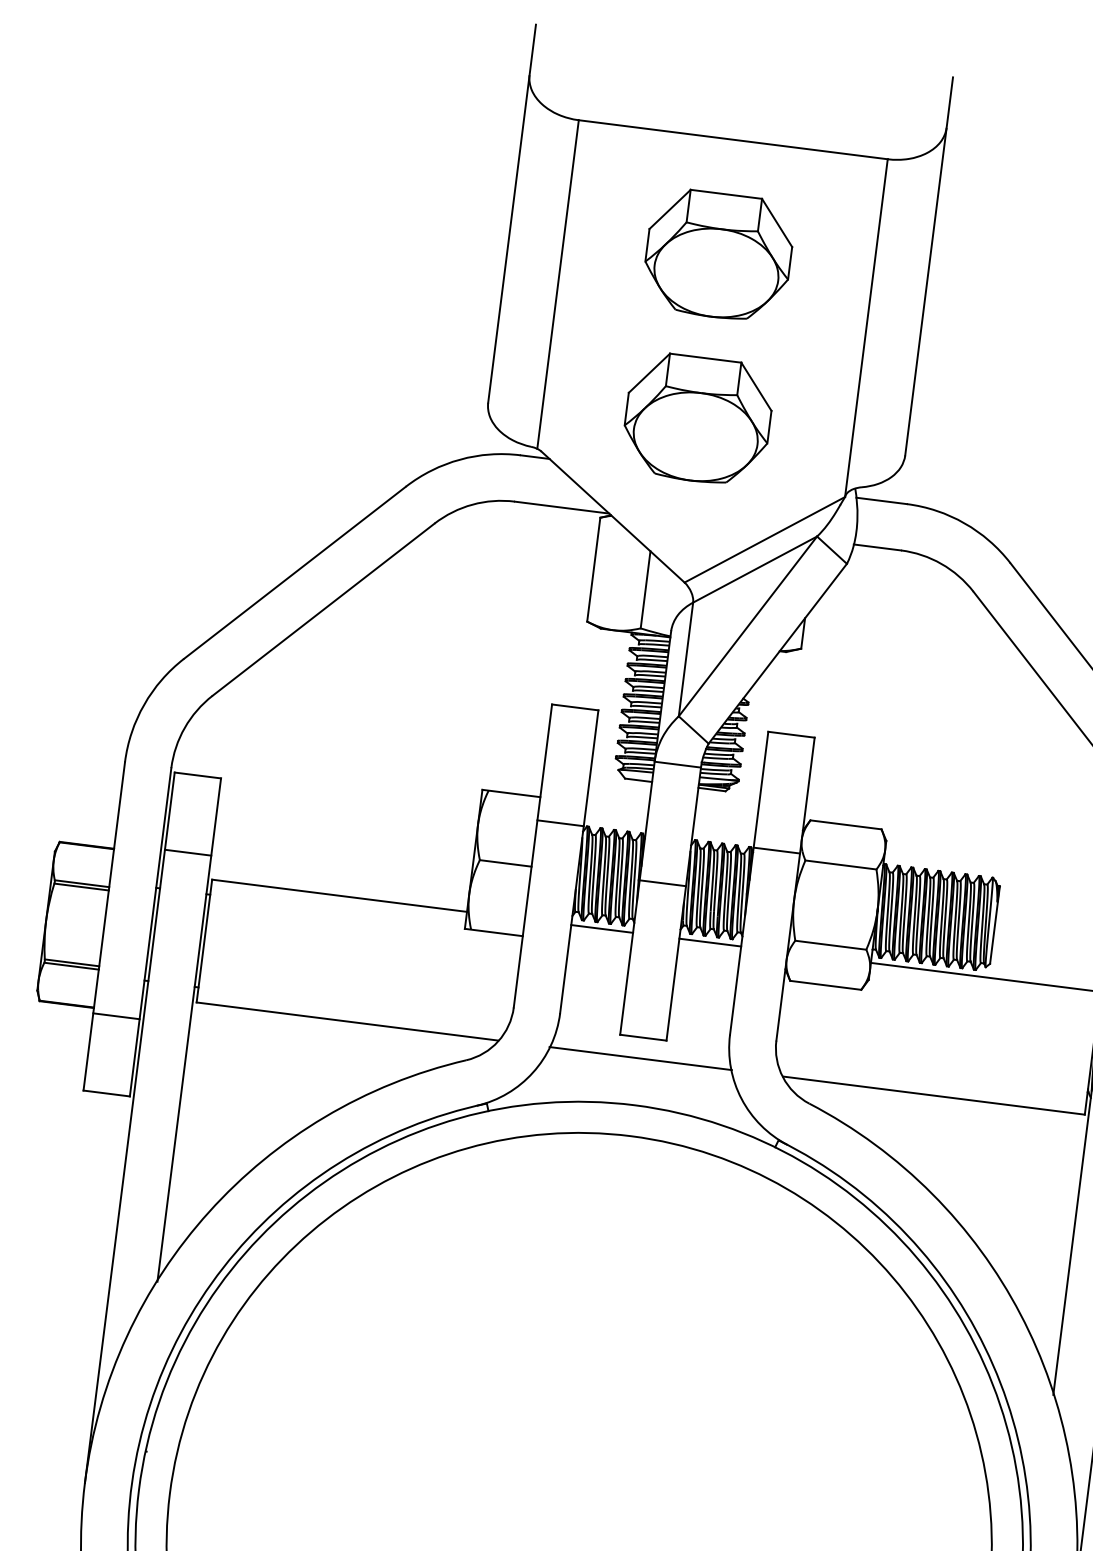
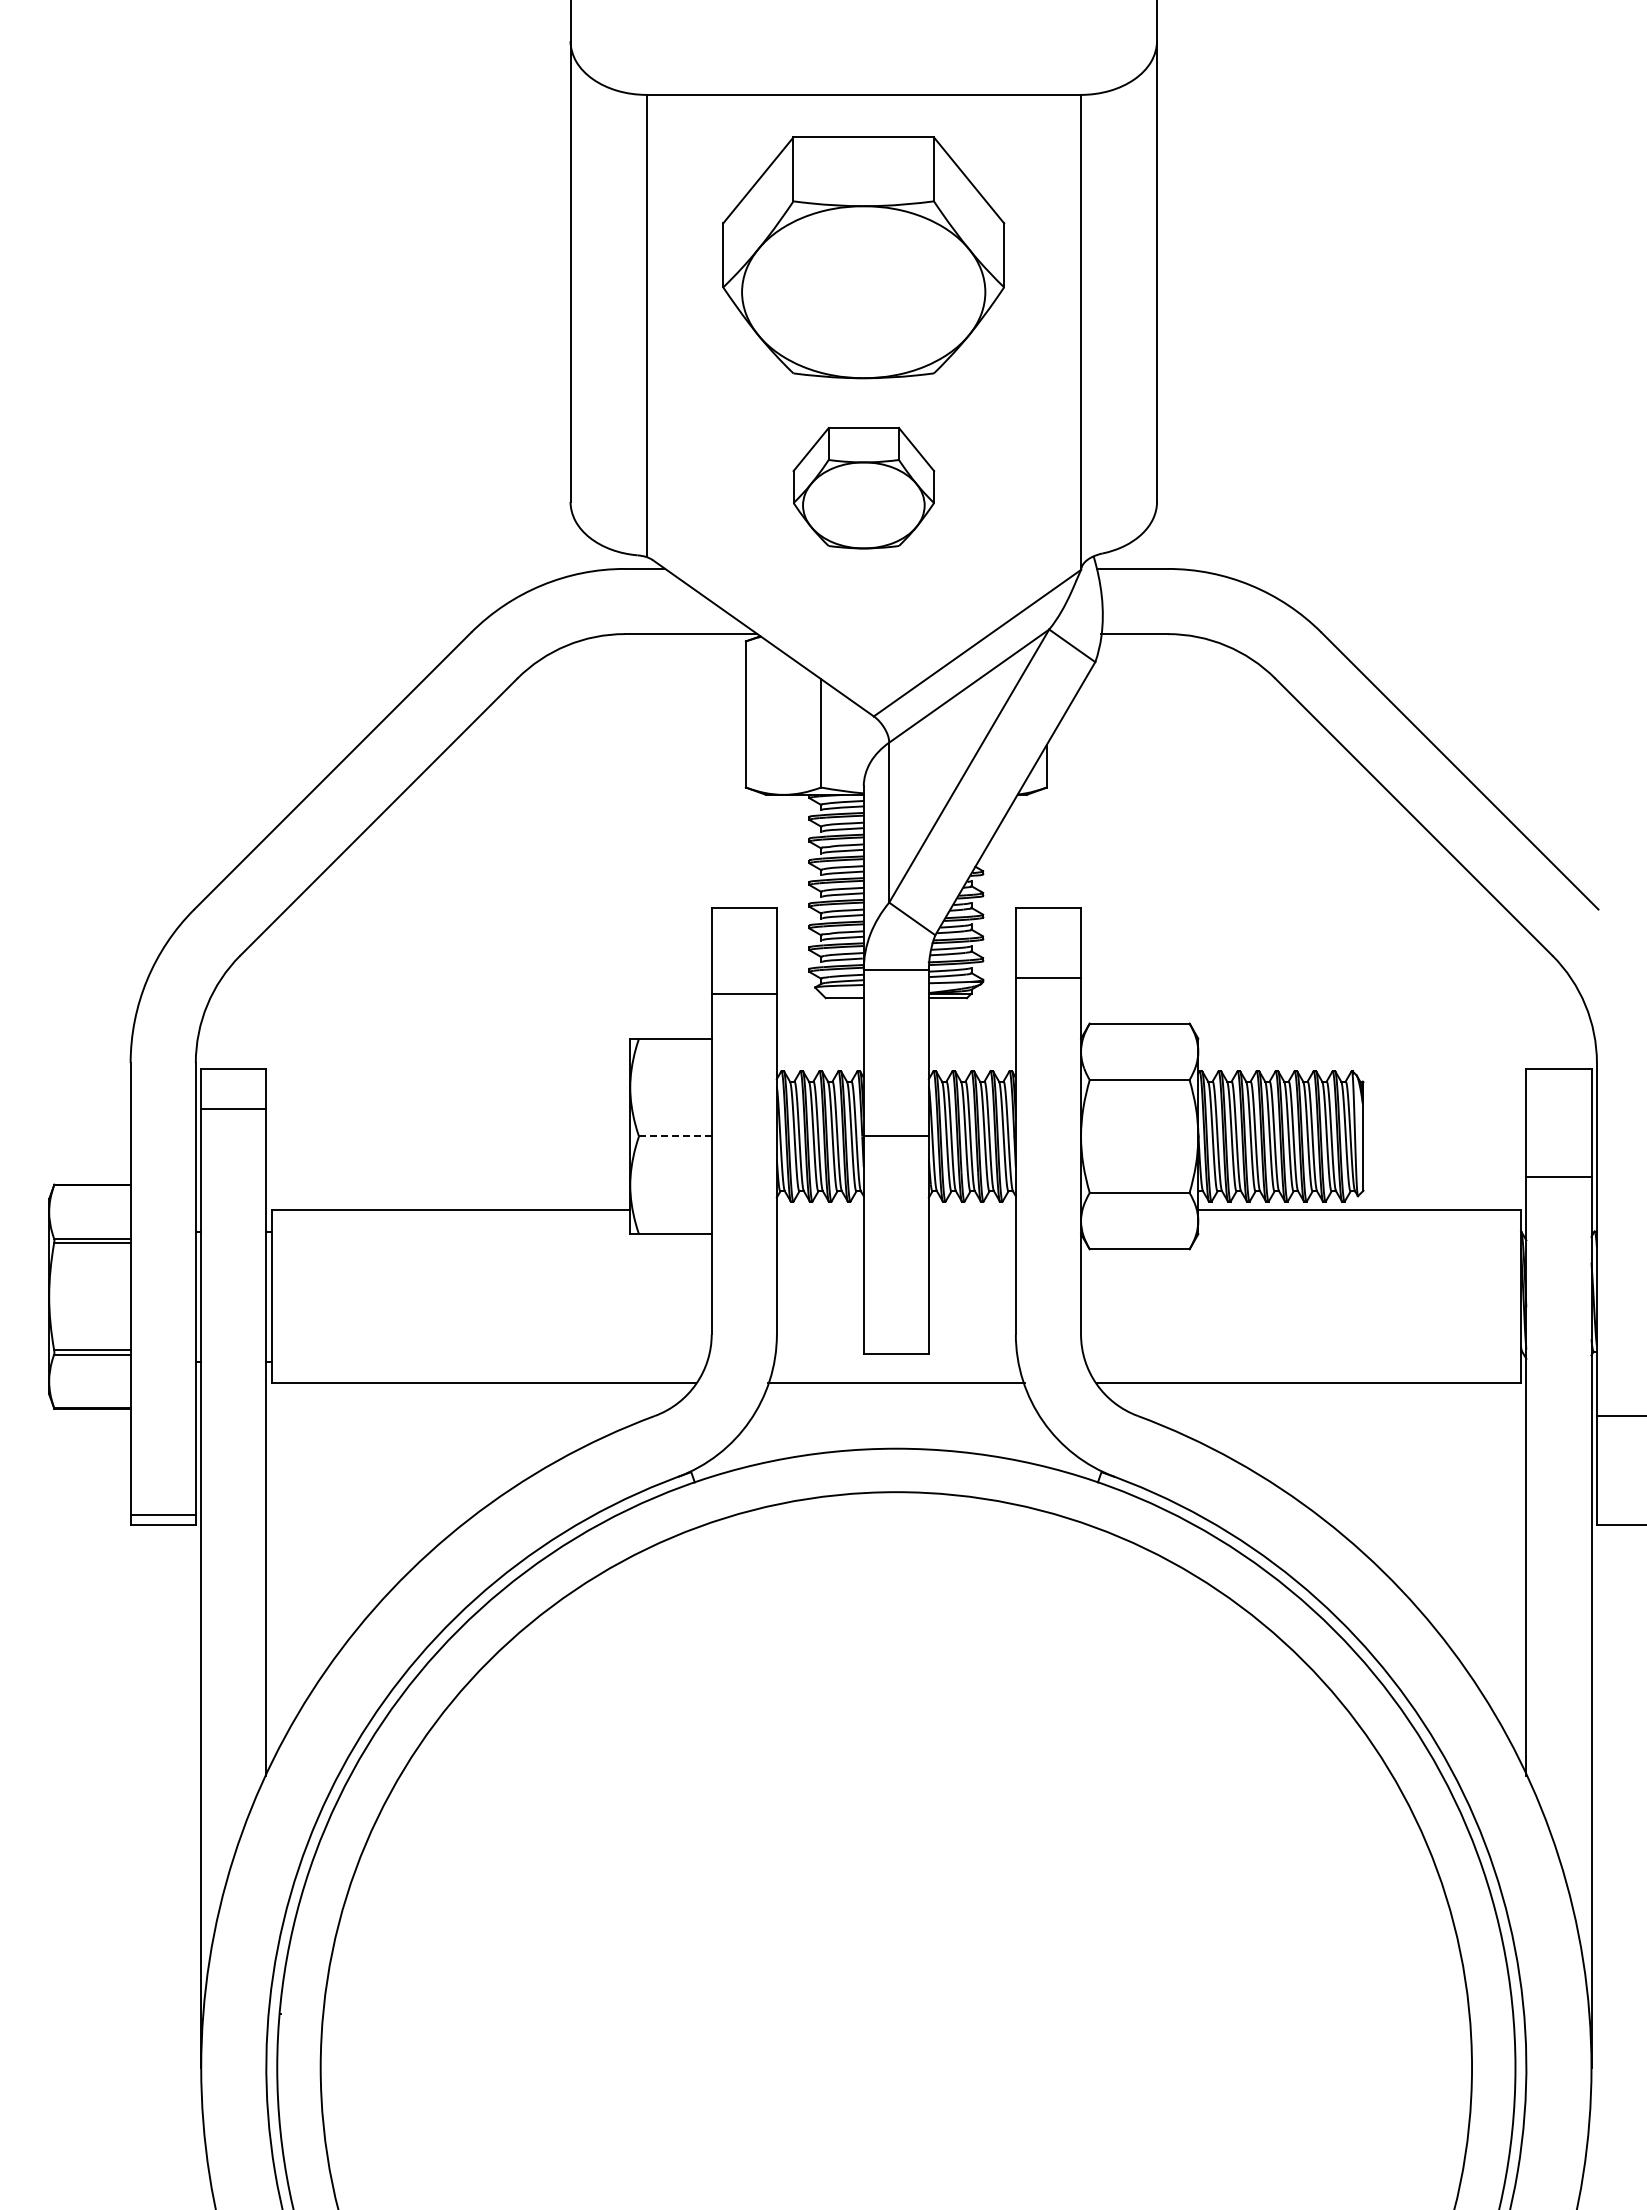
part: (718, 255) -> (863, 257), size x1.4
part: (697, 419) -> (863, 488), size x0.7
line: (560, 823) -> (743, 994), moved
line: (776, 850) -> (1048, 978), moved
line: (187, 852) -> (233, 1109), moved
line: (505, 863) -> (674, 1136), solid -> dashed
line: (601, 929) -> (819, 1210), removed
line: (709, 942) -> (971, 1210), removed
line: (115, 1016) -> (162, 1515), moved

